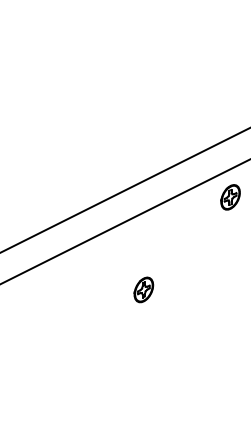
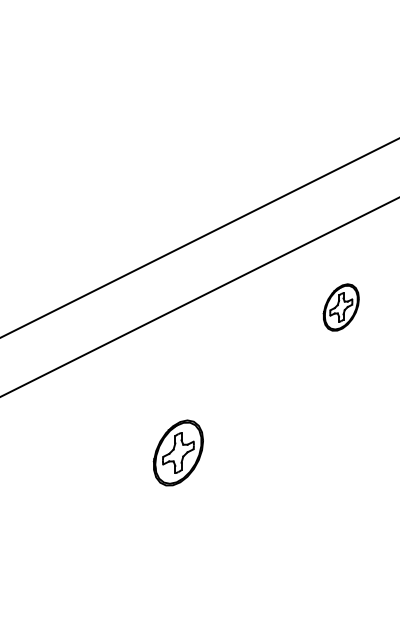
part: (230, 197) -> (341, 307), moved
part: (143, 289) -> (177, 452), size x1.4

